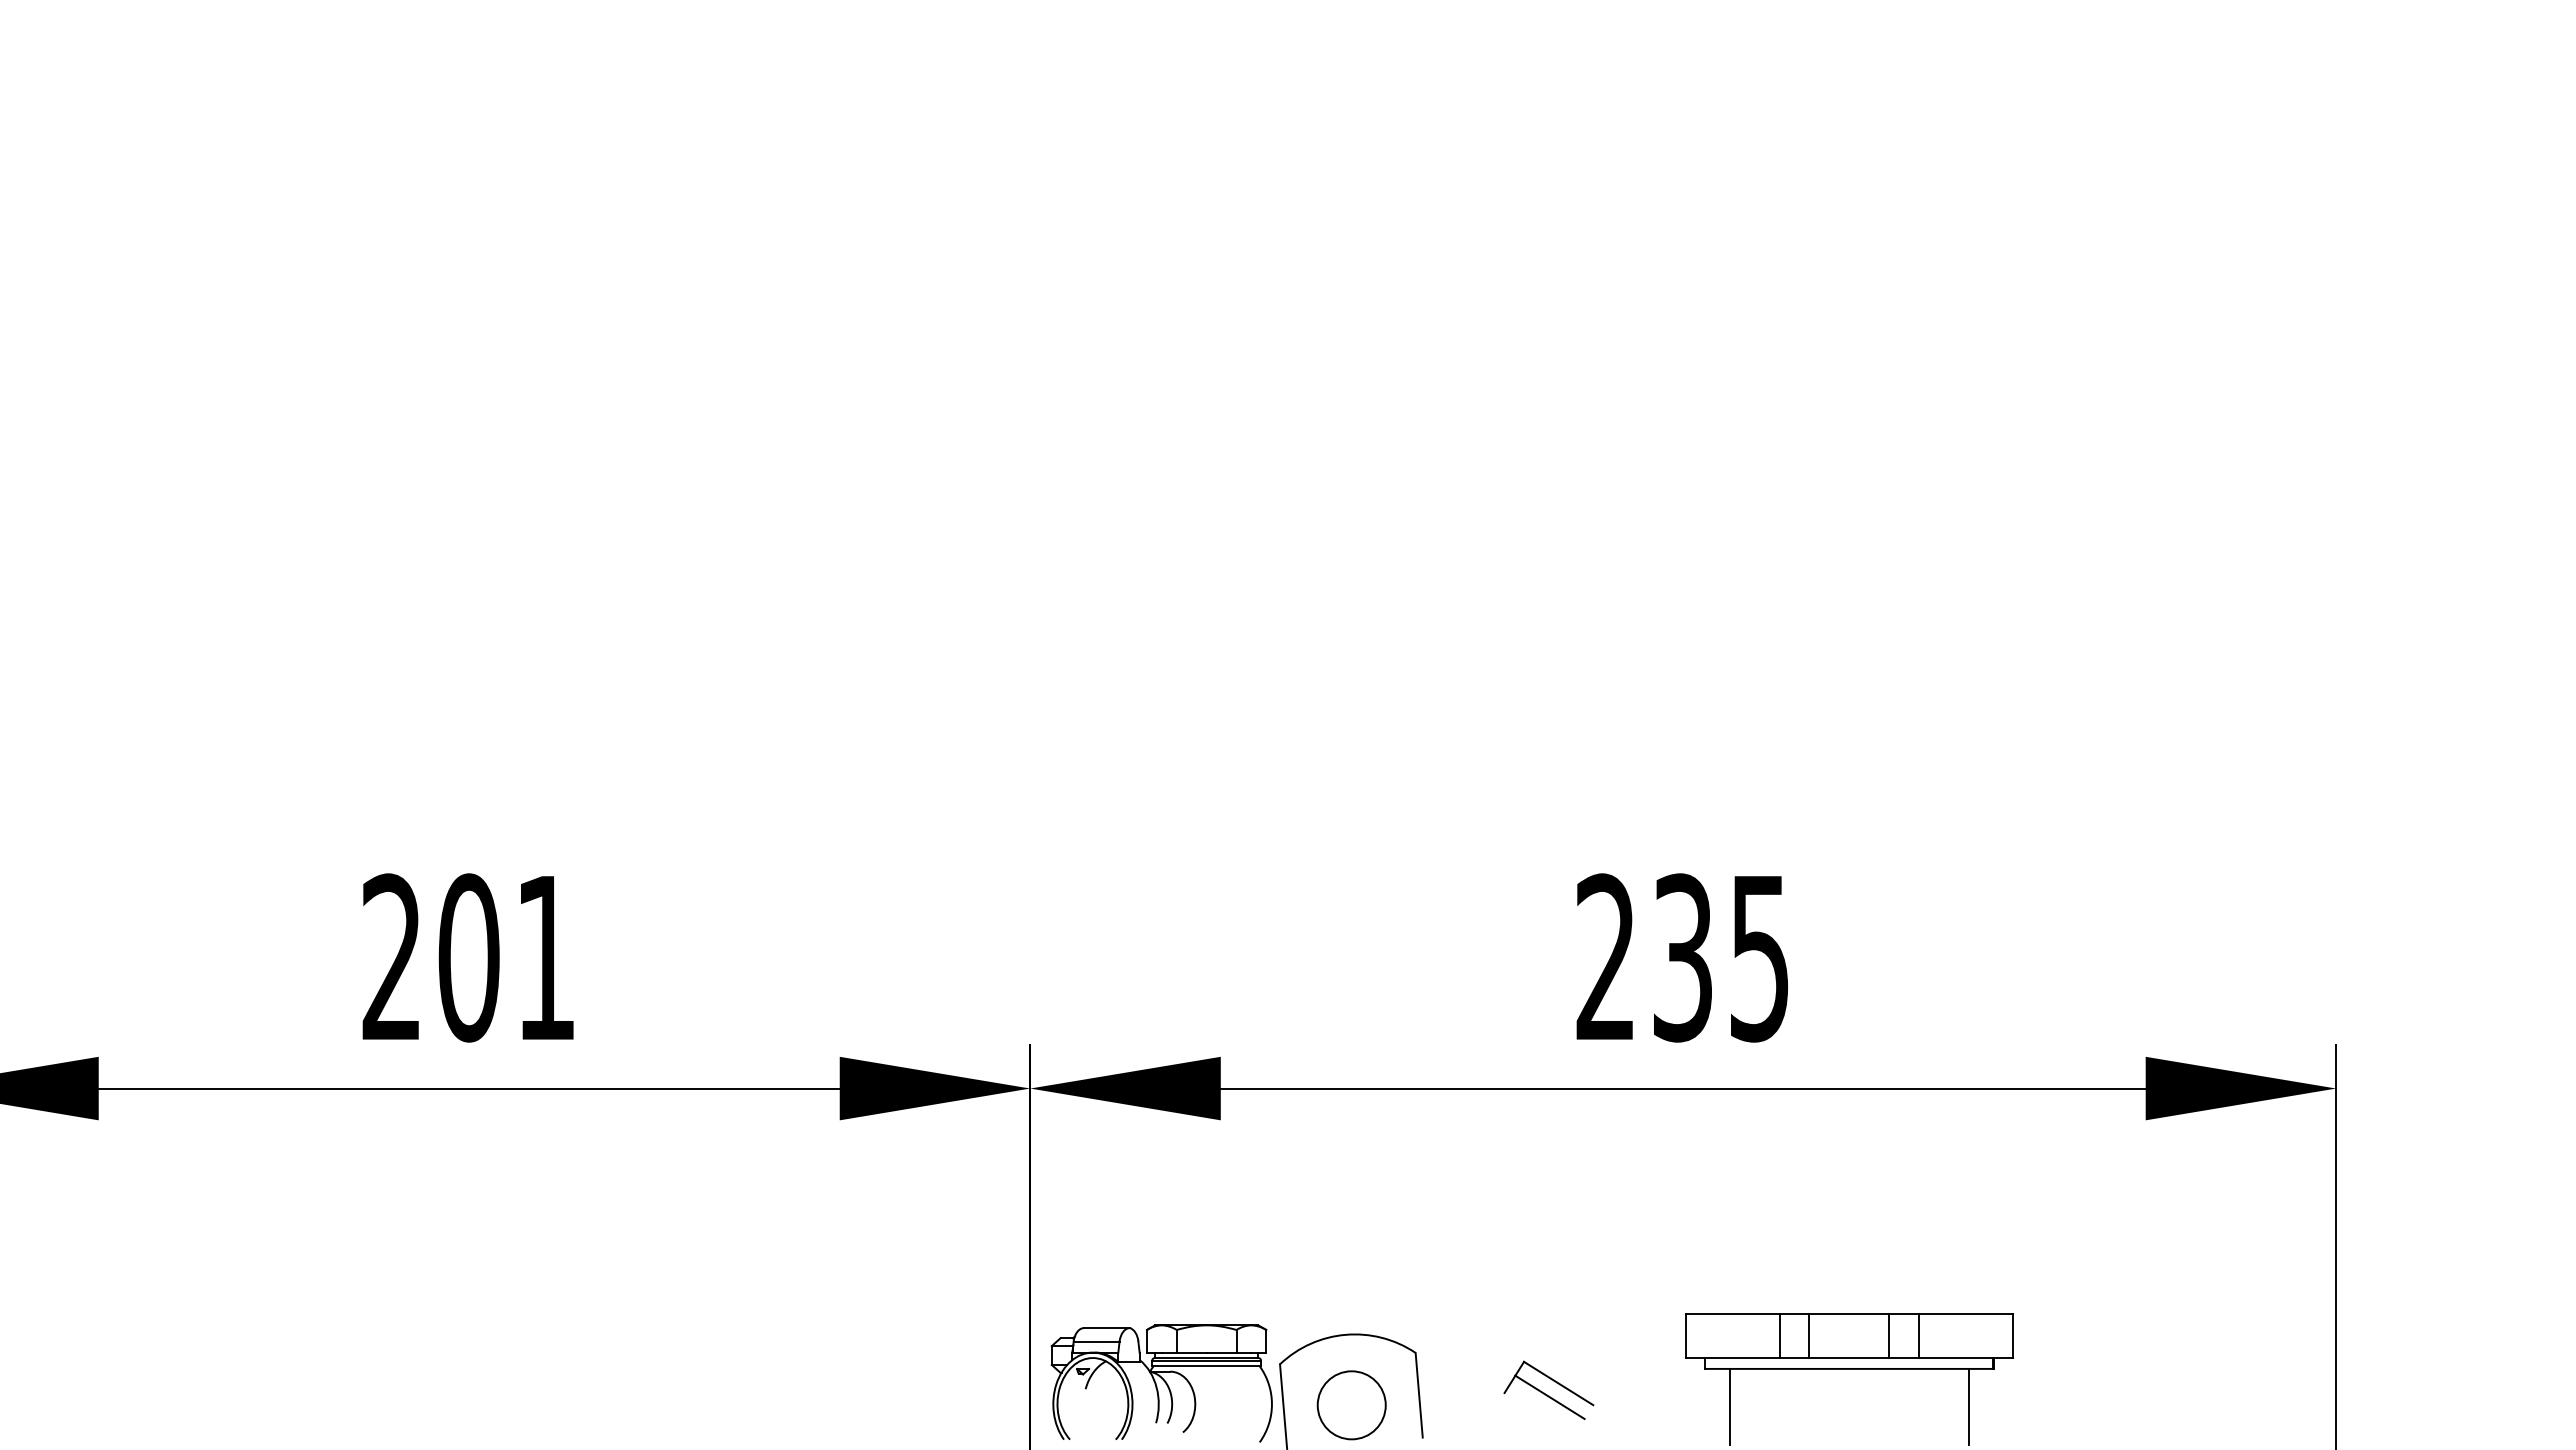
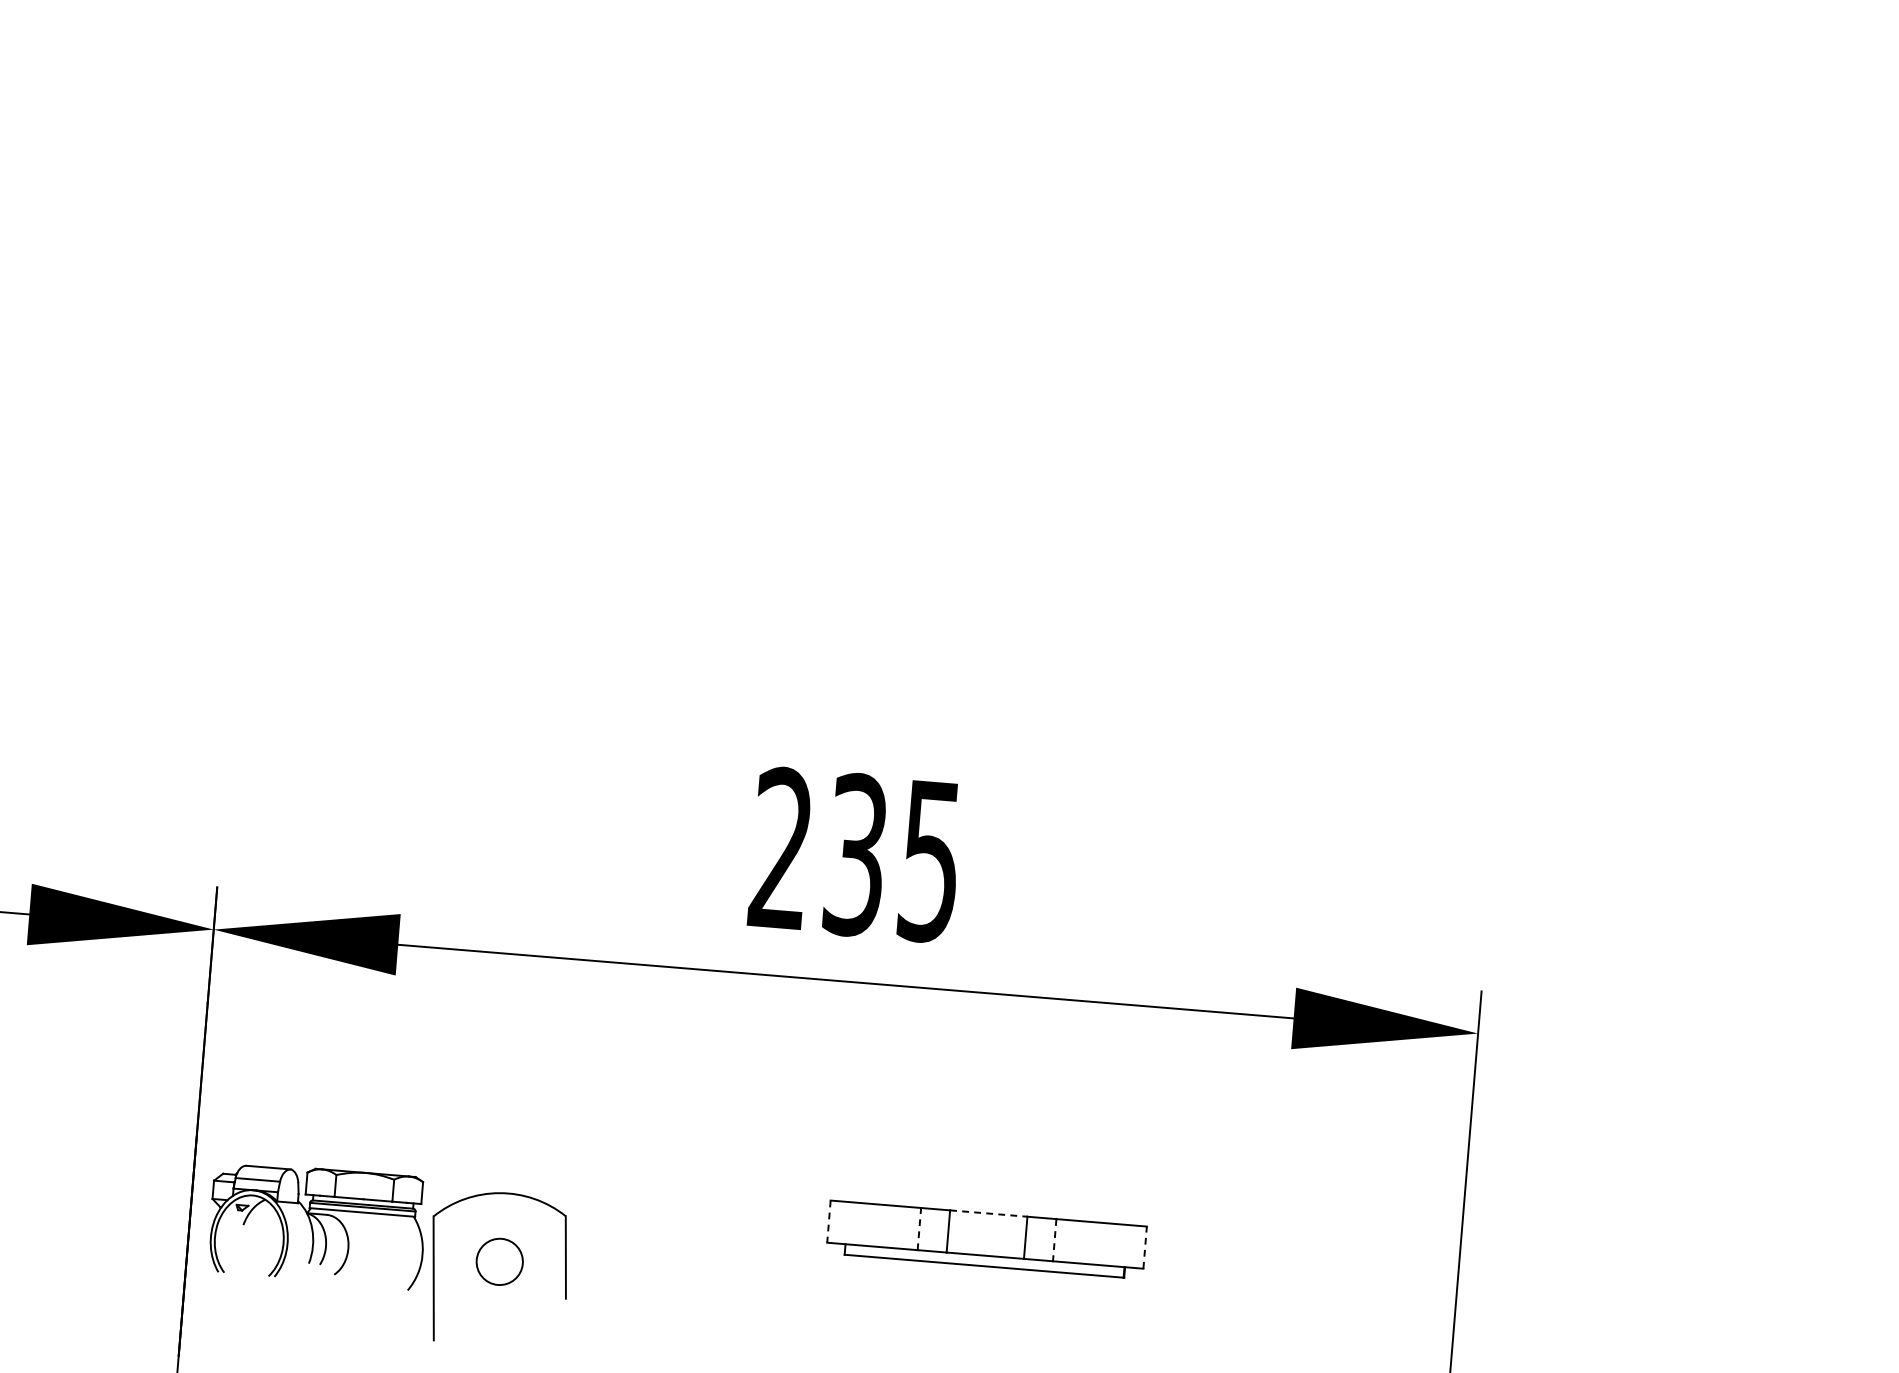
line: (1849, 1314) -> (988, 1213), solid -> dashed
line: (1686, 1336) -> (829, 1221), solid -> dashed
line: (1779, 1336) -> (919, 1229), solid -> dashed
line: (1919, 1336) -> (1054, 1240), solid -> dashed
line: (2012, 1336) -> (1144, 1247), solid -> dashed
part: (1548, 1389) -> (691, 1262), removed
circle: (1351, 1405) -> (499, 1262), size x0.7
line: (1729, 1406) -> (865, 1293), removed
line: (1969, 1406) -> (1097, 1312), removed

